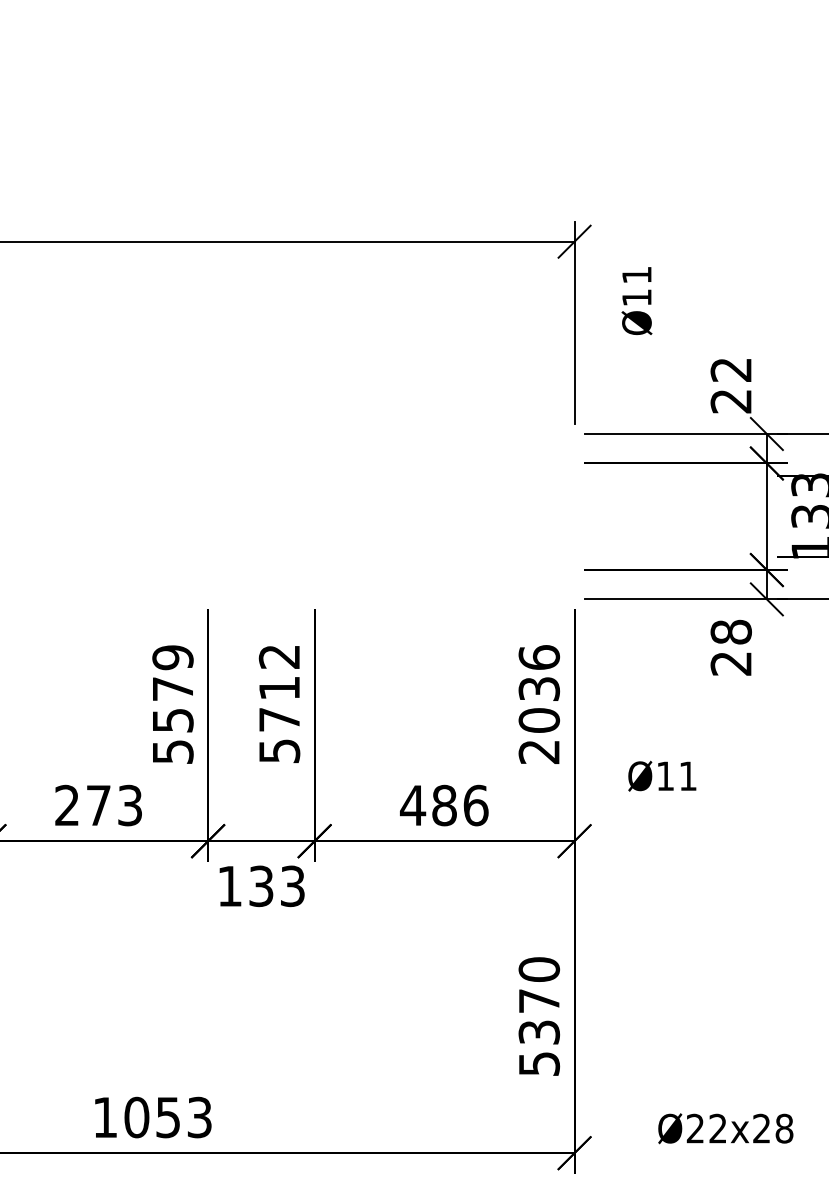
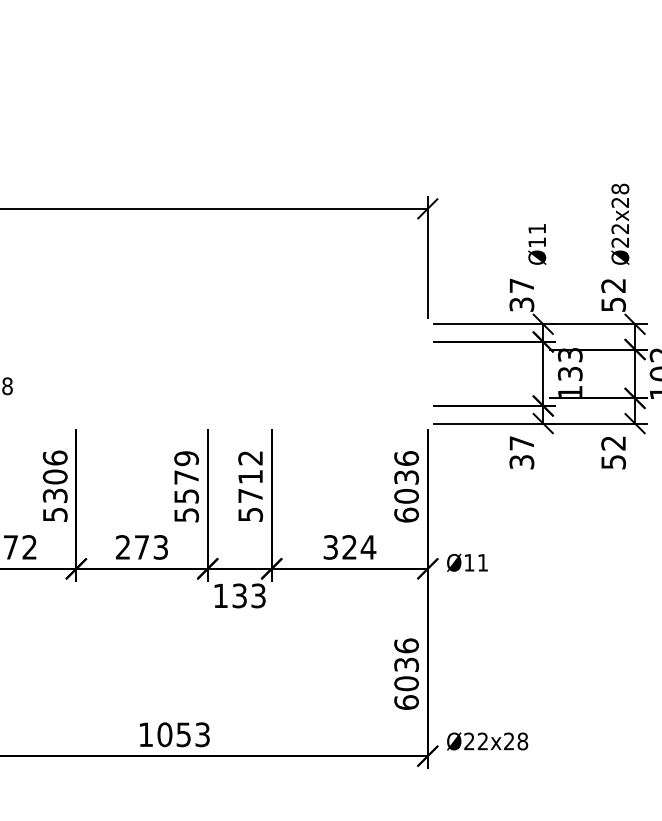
text: (637, 301) -> (537, 244), moved
text: (730, 384) -> (521, 294), 22 -> 37
text: (730, 647) -> (521, 452), 28 -> 37
text: (539, 750) -> (406, 514), 2036 -> 6036
text: (662, 775) -> (467, 562), moved
text: (444, 805) -> (349, 547), 486 -> 324
text: (539, 1015) -> (406, 673), 5370 -> 6036
text: (725, 1128) -> (487, 741), moved

